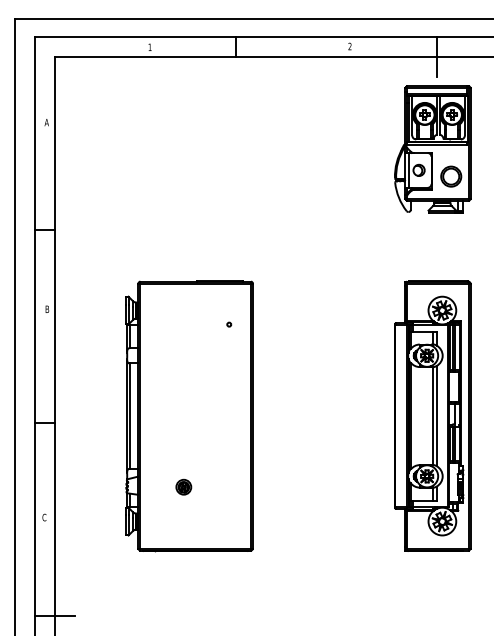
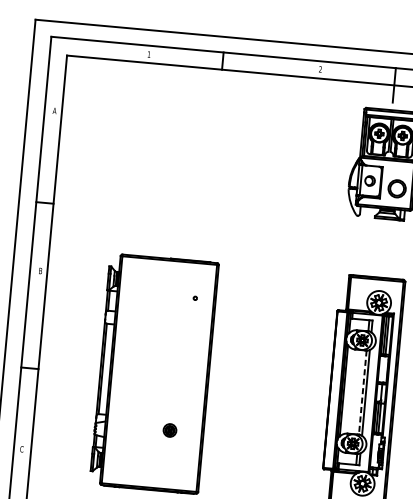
line: (432, 416) -> (362, 392), solid -> dashed
part: (183, 486) -> (169, 429), moved

